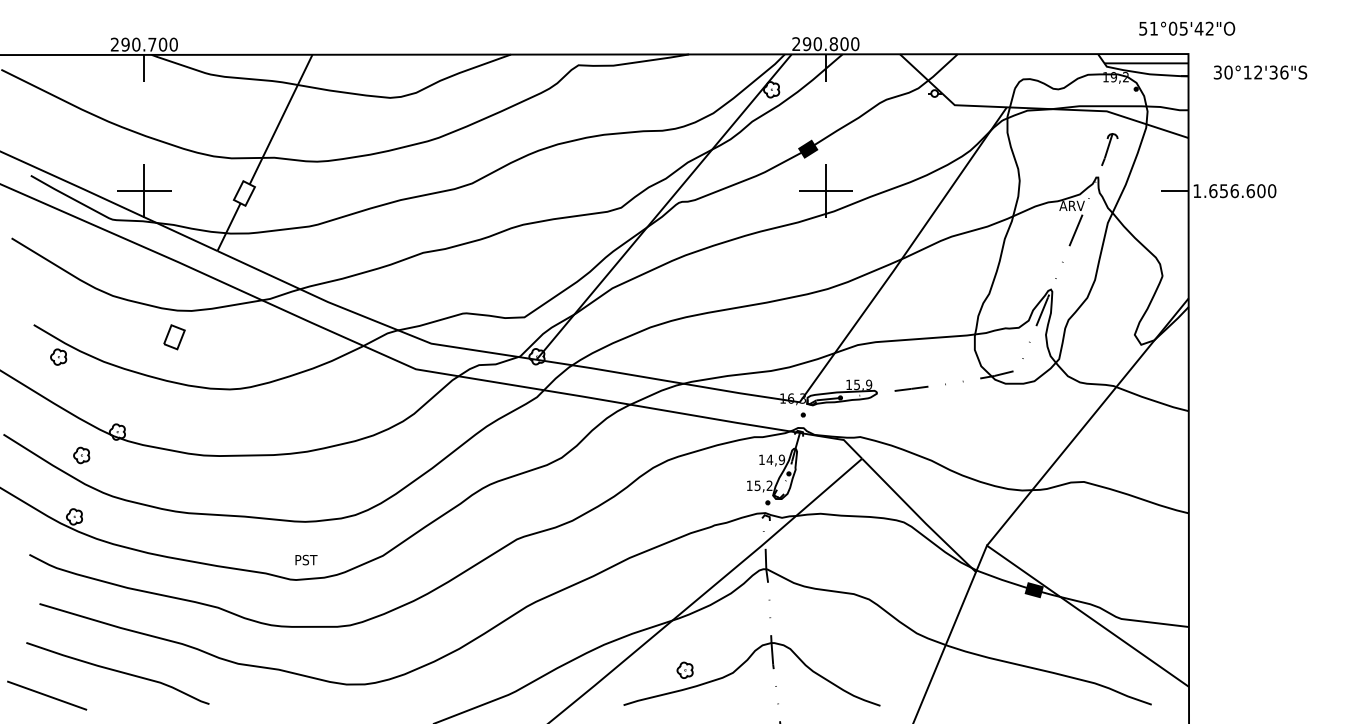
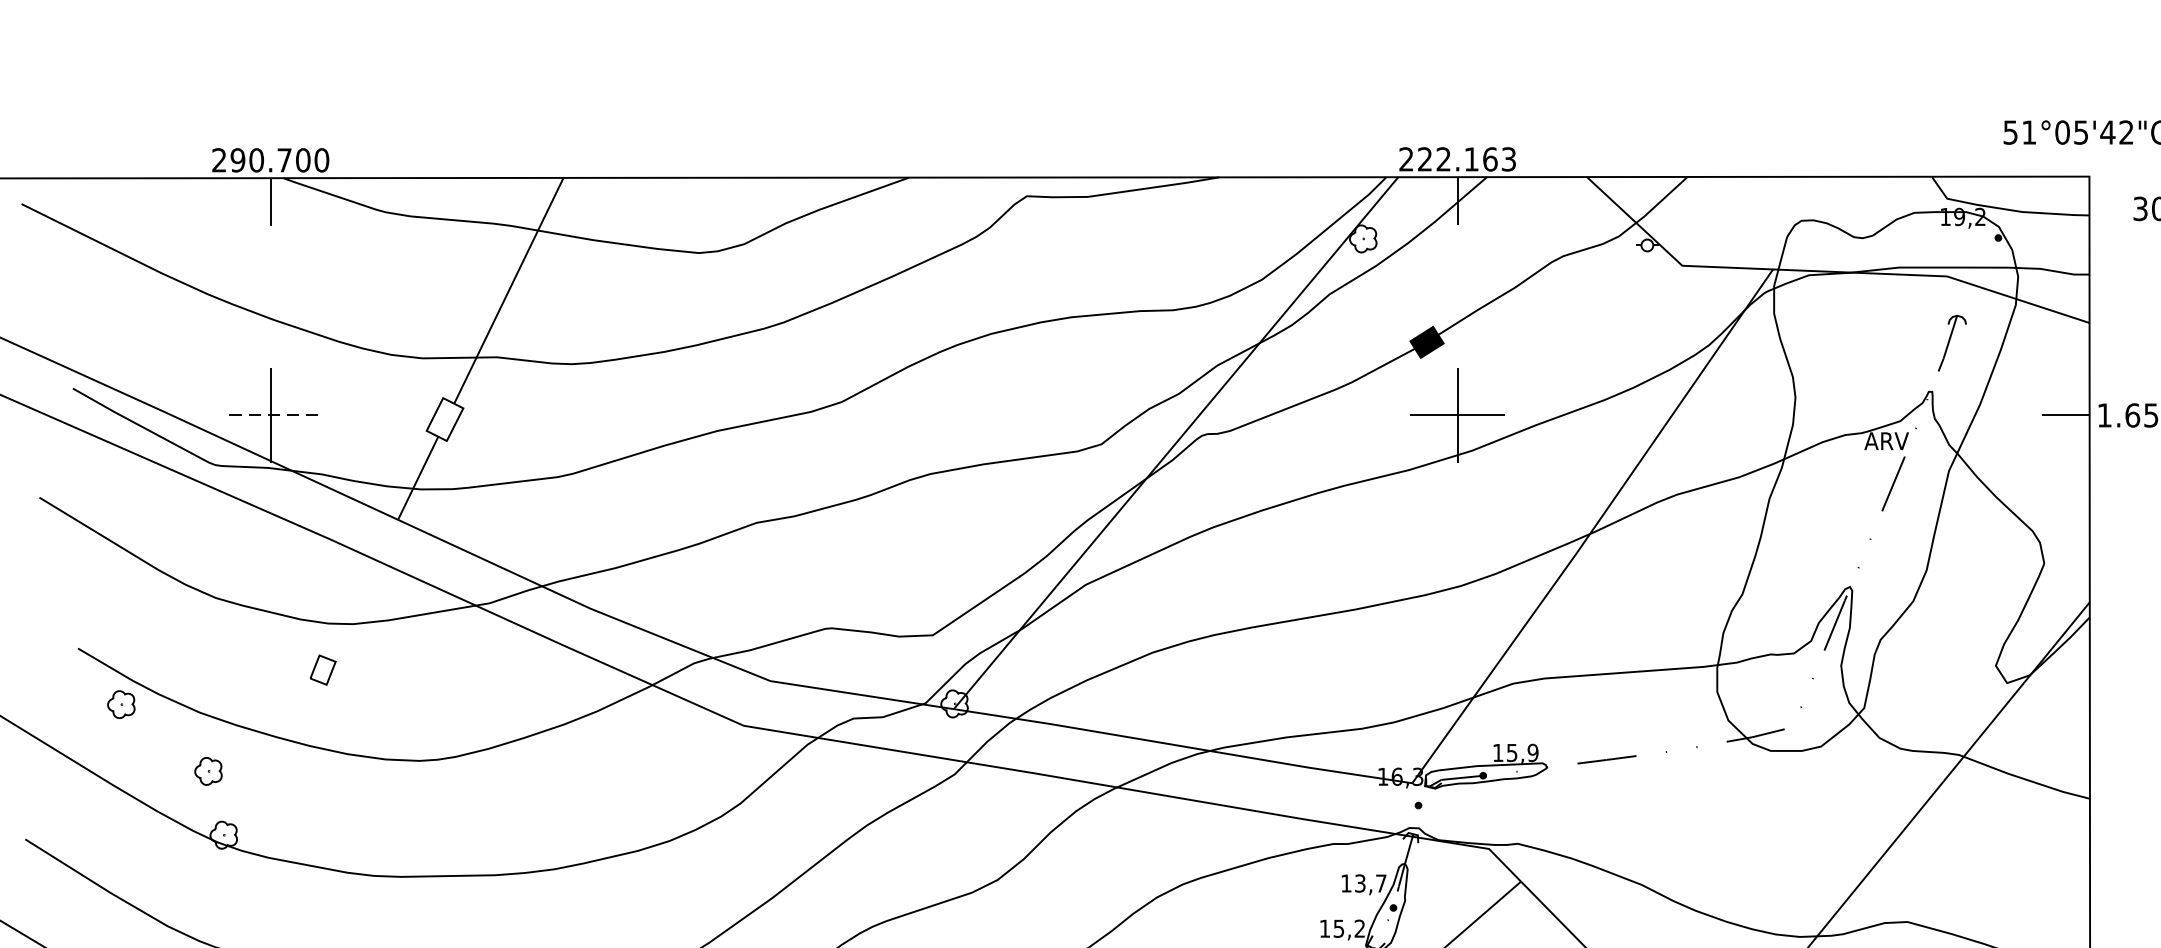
text: (830, 44) -> (1465, 160), 290.800 -> 222.163
hatch: (1146, 69) -> (2016, 203), removed
line: (143, 191) -> (269, 416), solid -> dashed
part: (174, 337) -> (323, 670), size x0.7
part: (81, 455) -> (208, 771), moved
text: (775, 459) -> (1370, 882), 14,9 -> 13,7

